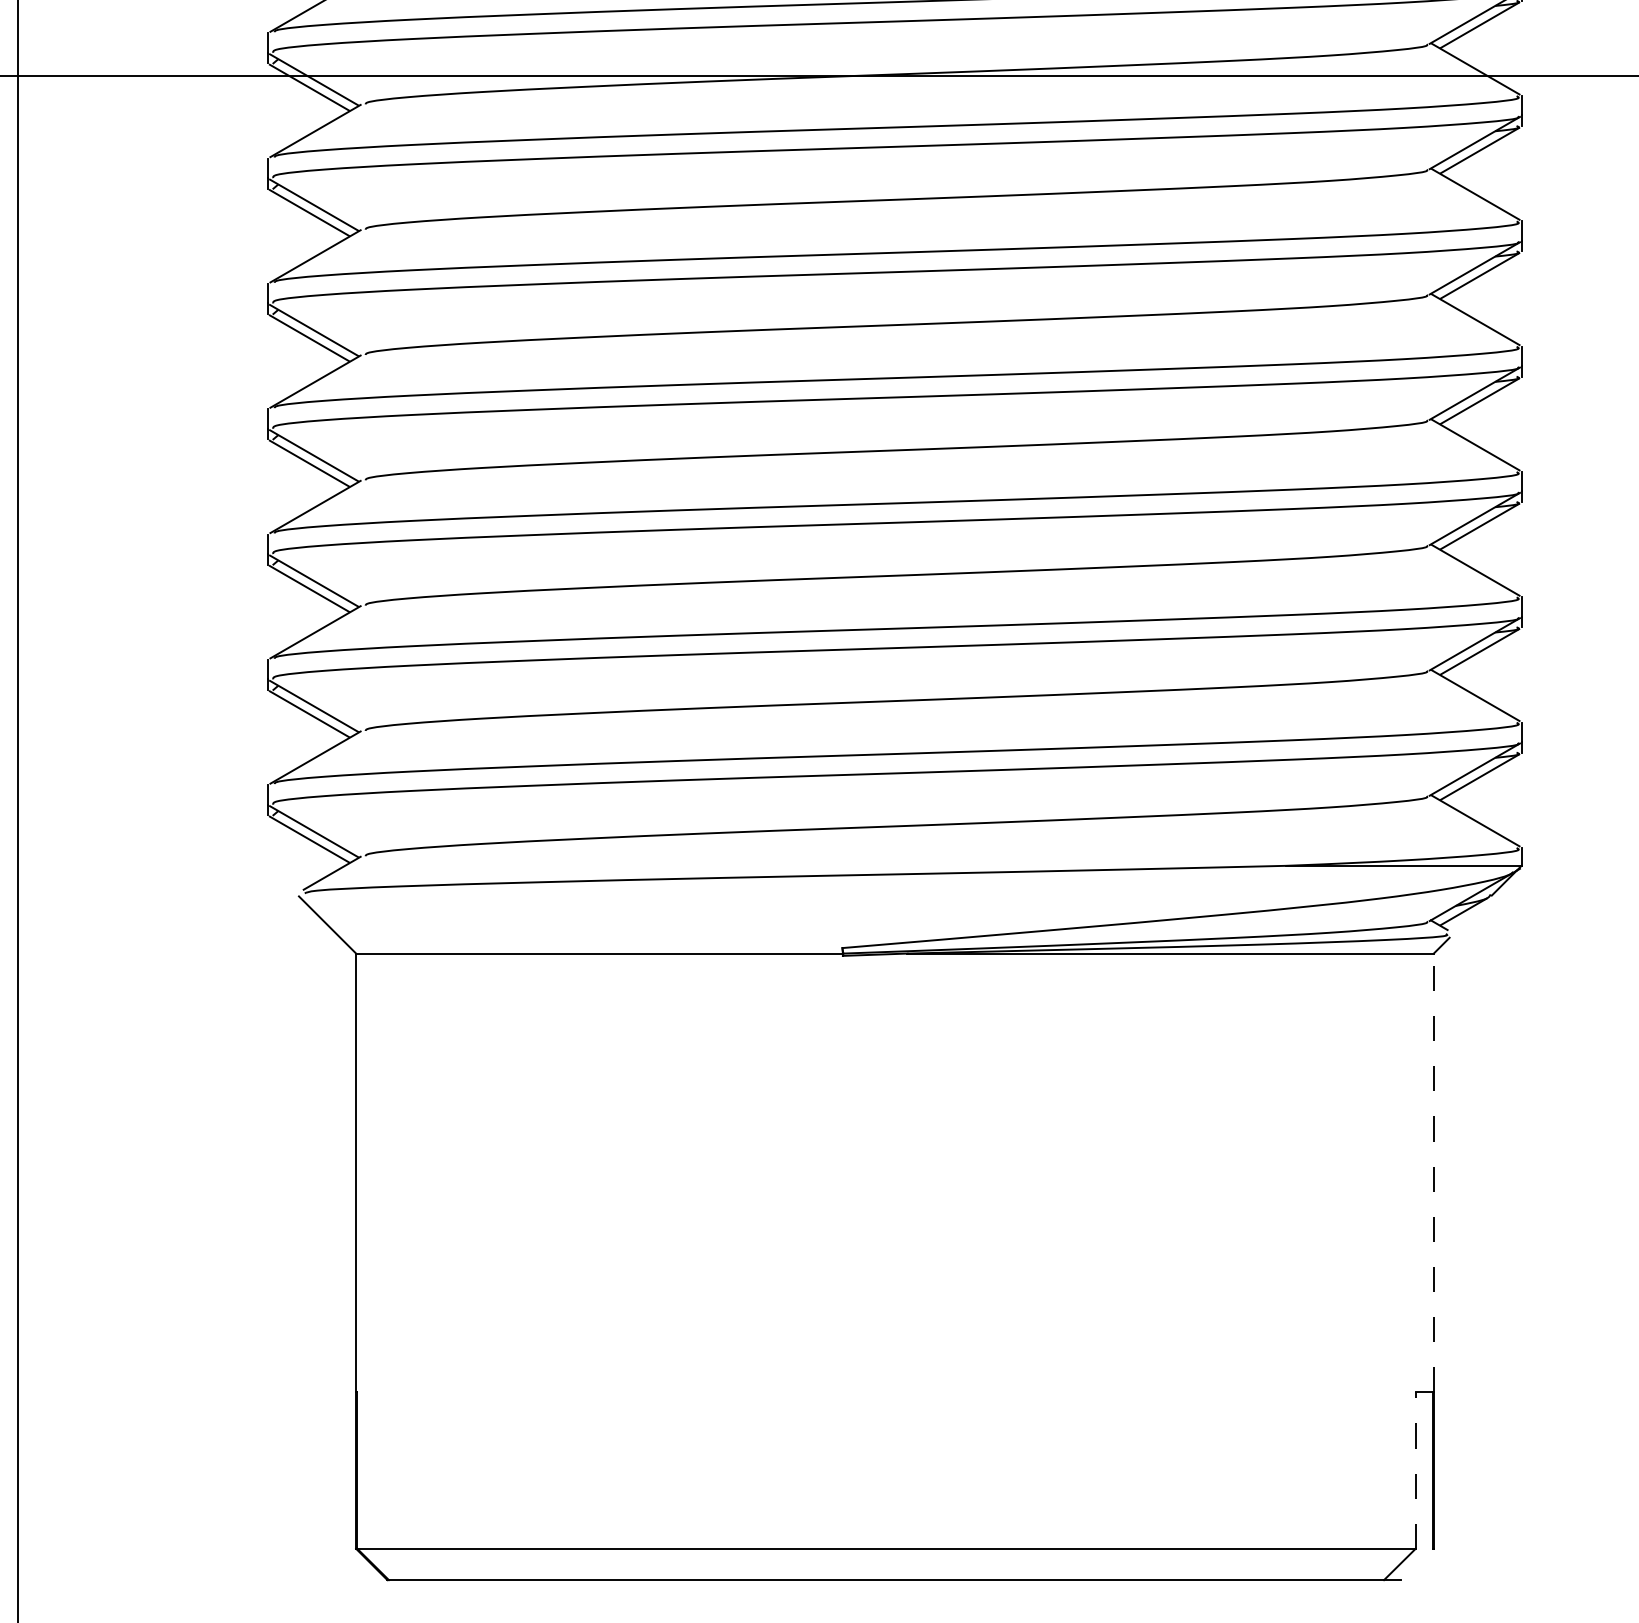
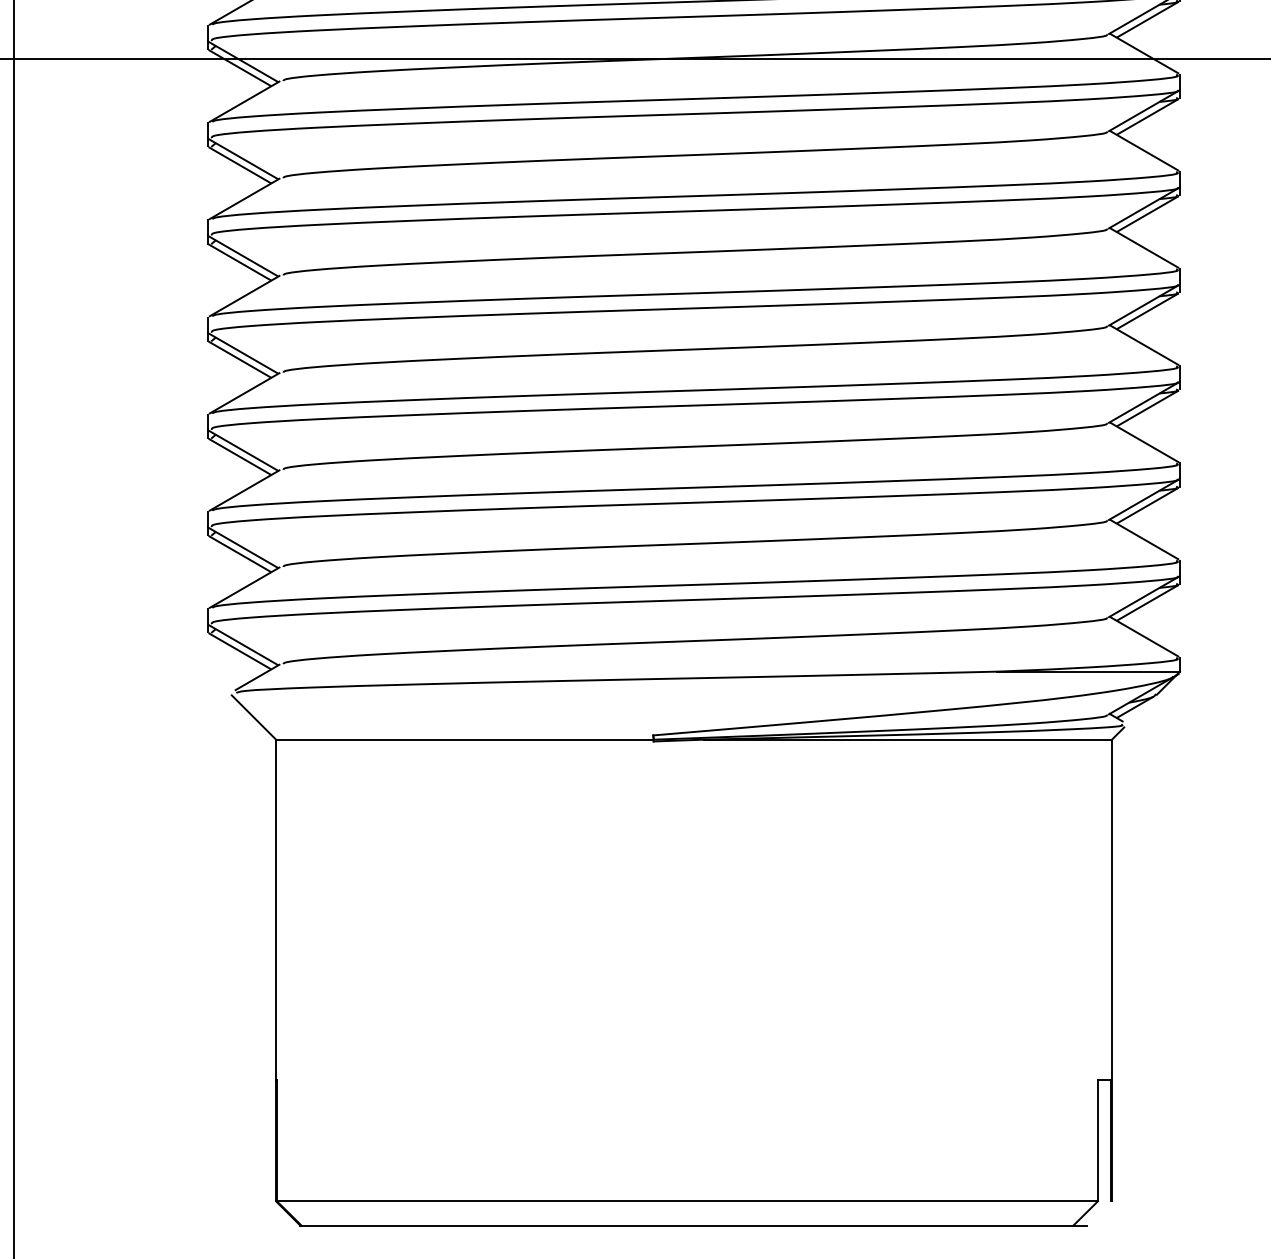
line: (1433, 1172) -> (1111, 909), dashed -> solid
line: (1415, 1469) -> (1097, 1139), dashed -> solid

